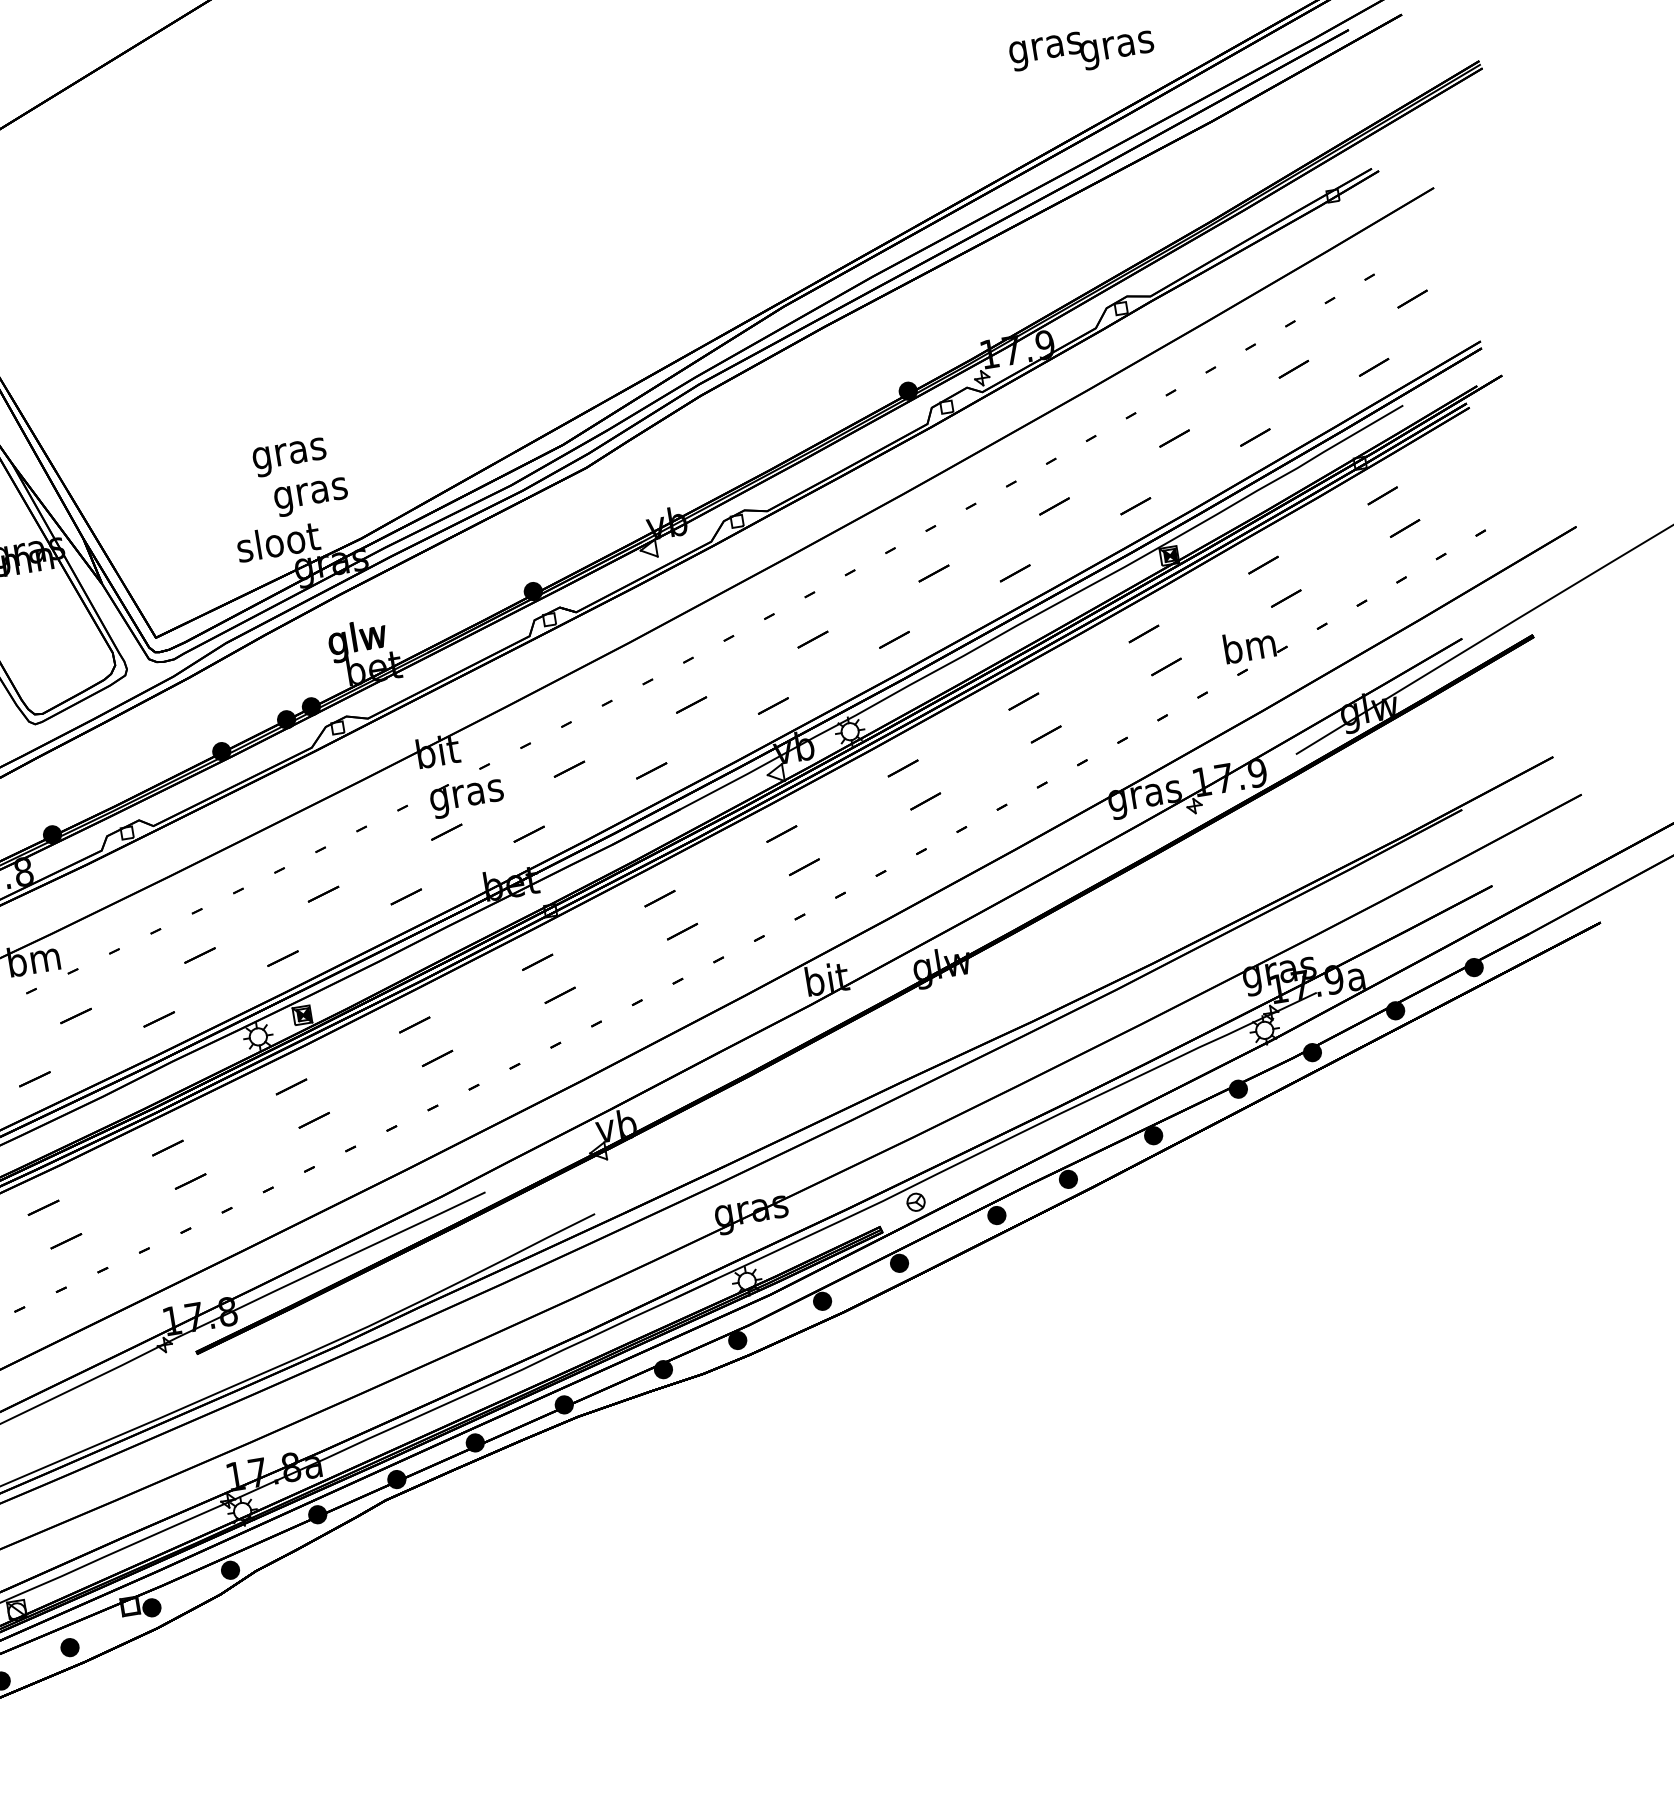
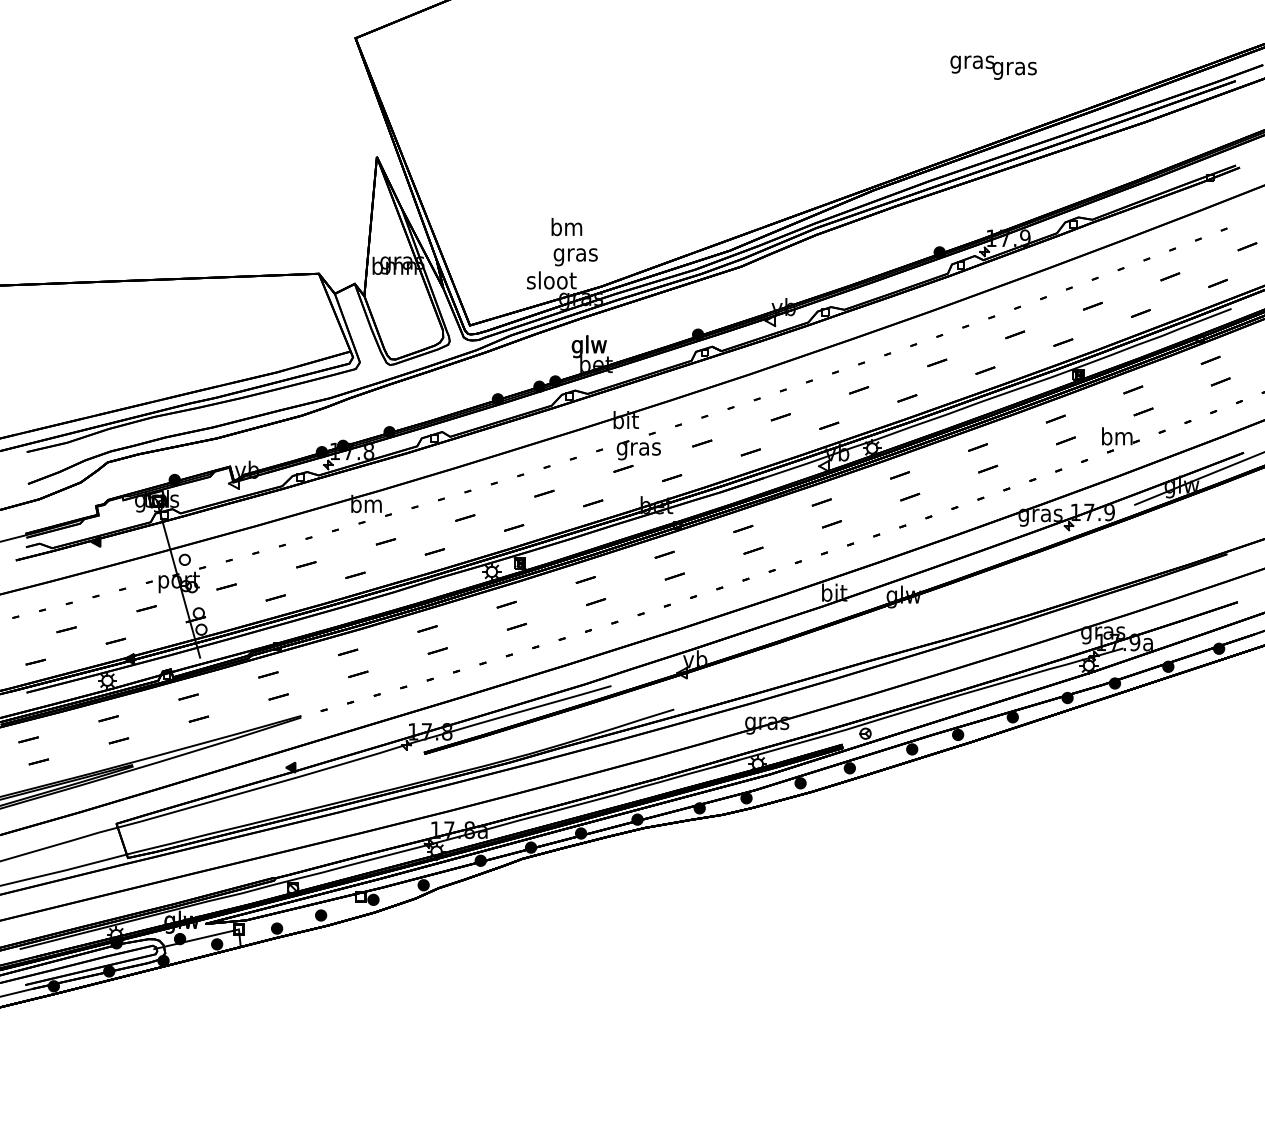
text: (1081, 50) -> (993, 67), moved
text: (288, 452) -> (566, 228), gras -> bm

